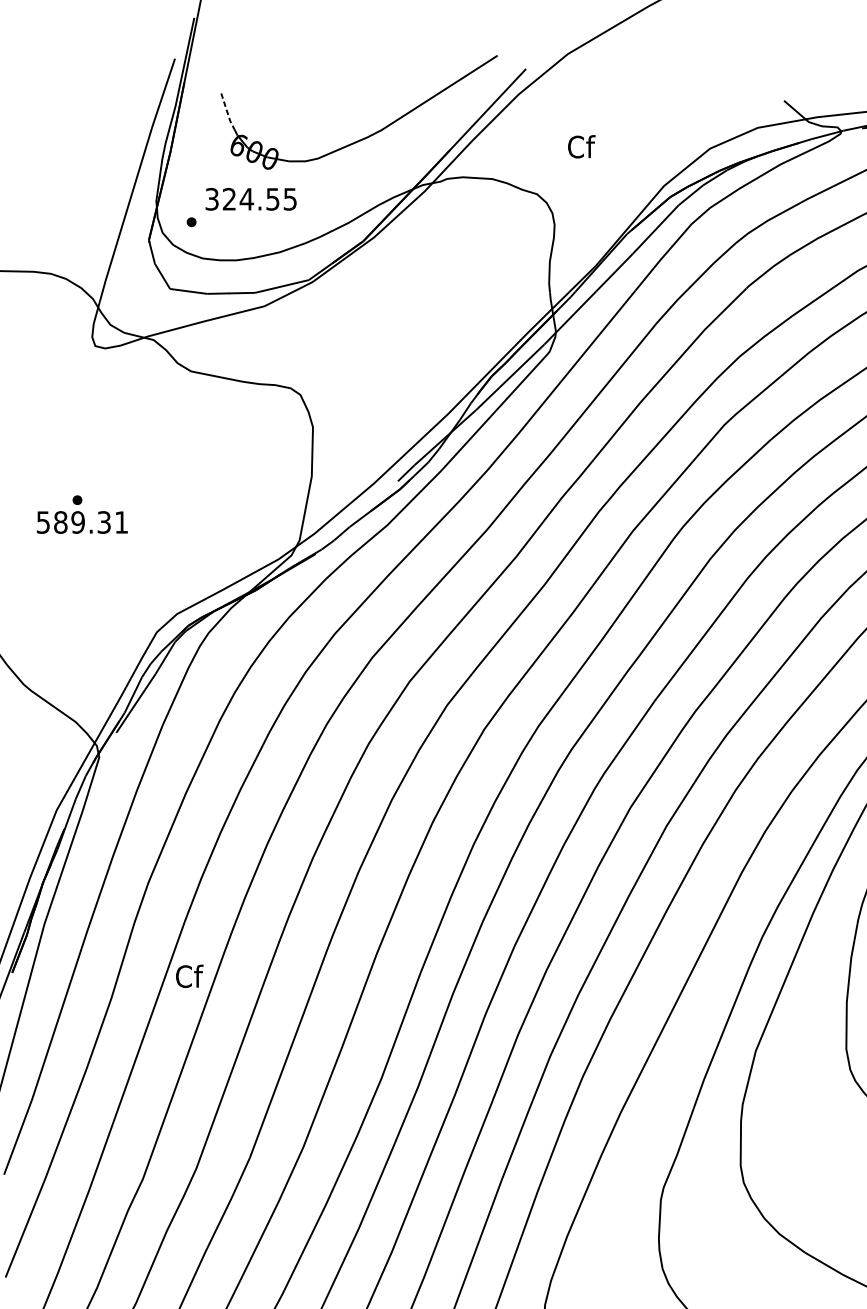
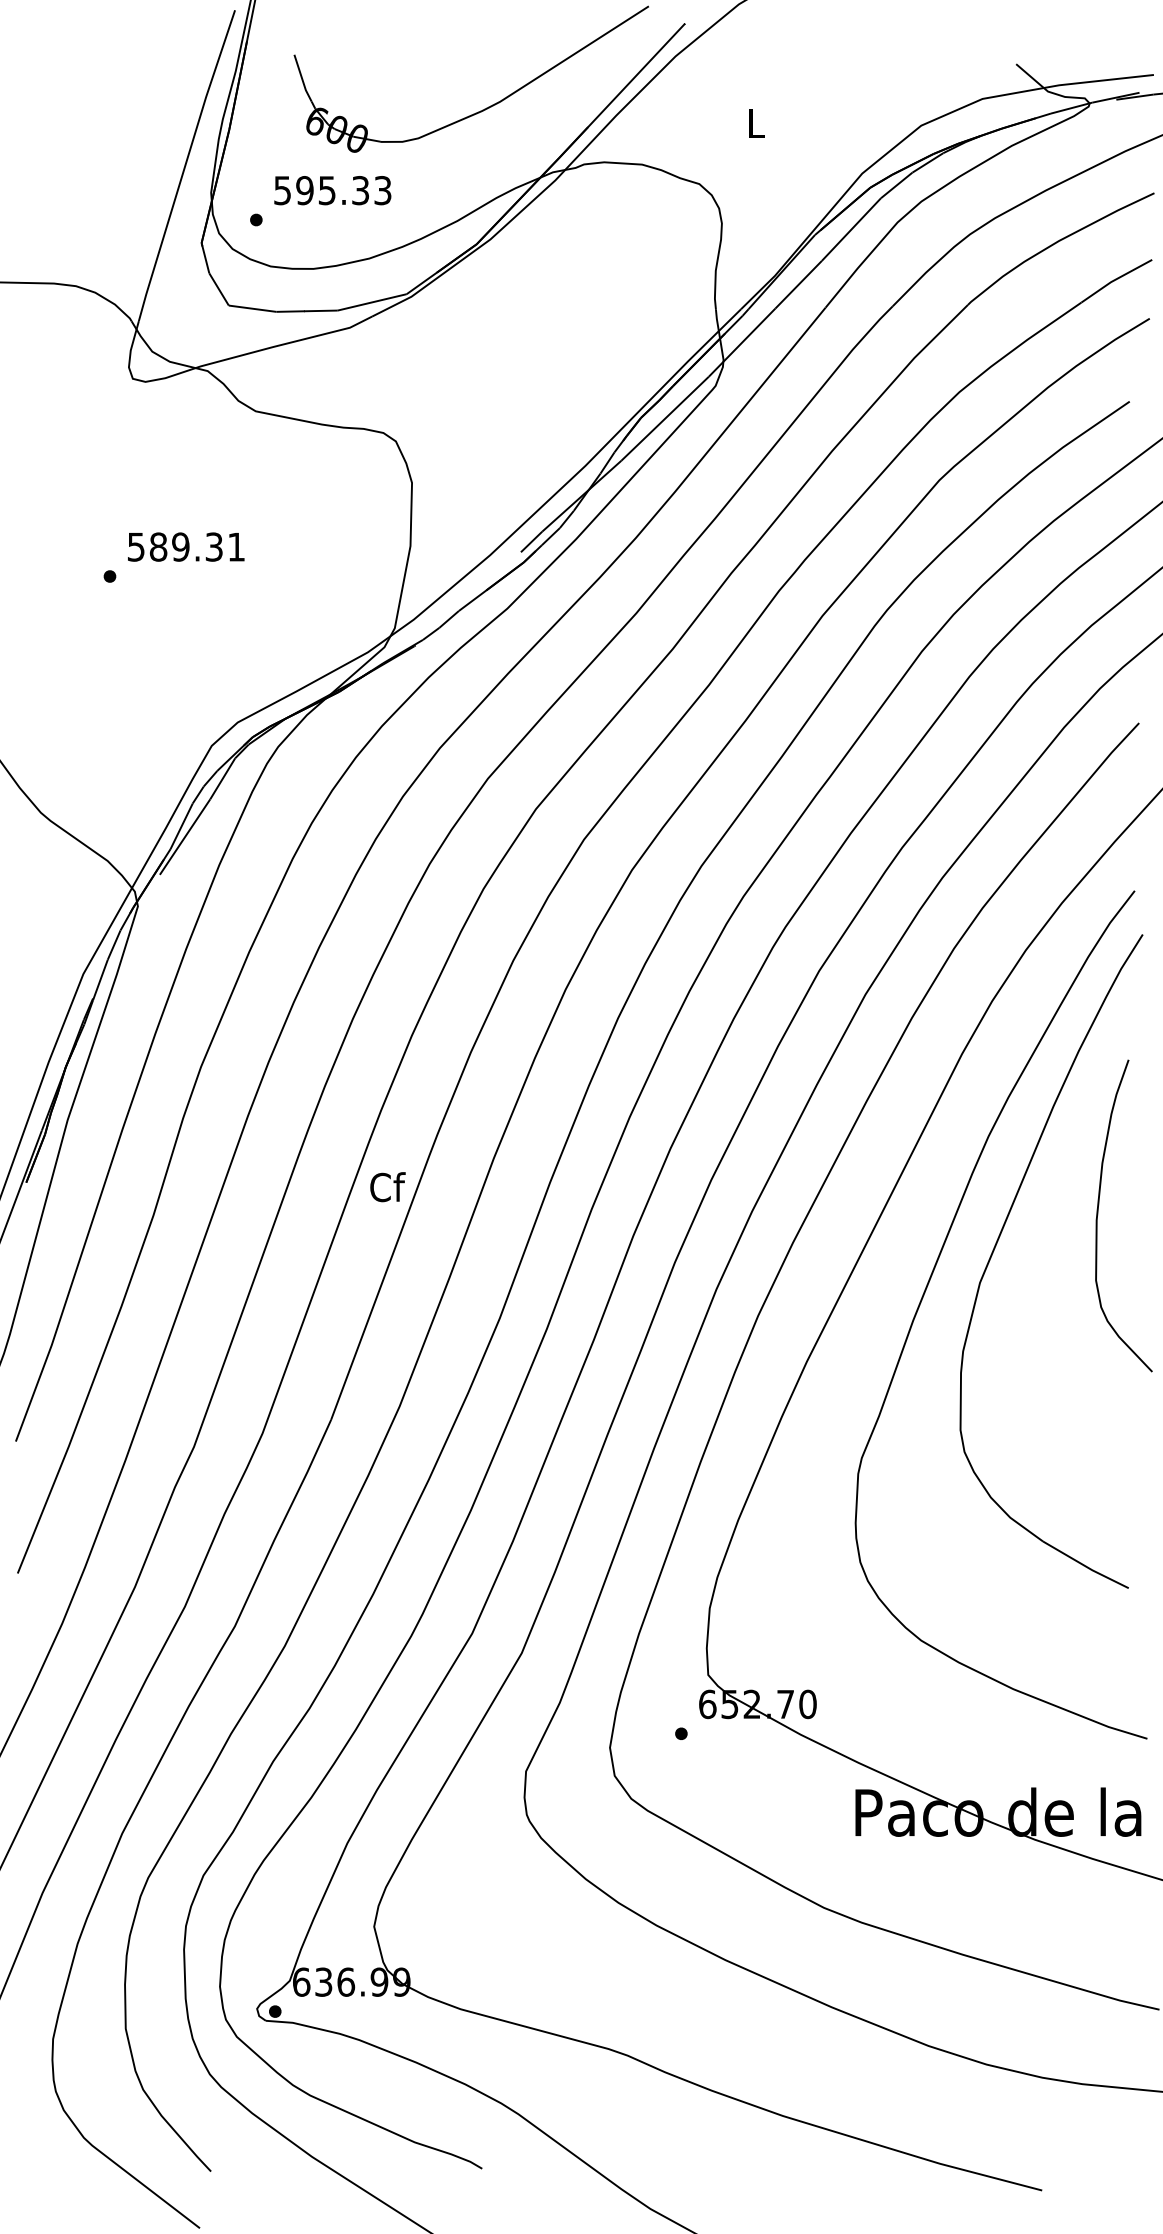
line: (227, 112) -> (302, 79), dashed -> solid
text: (581, 147) -> (756, 123), Cf -> L
text: (250, 199) -> (332, 190), 324.55 -> 595.33
text: (82, 522) -> (186, 546), moved
text: (189, 976) -> (387, 1187), moved

